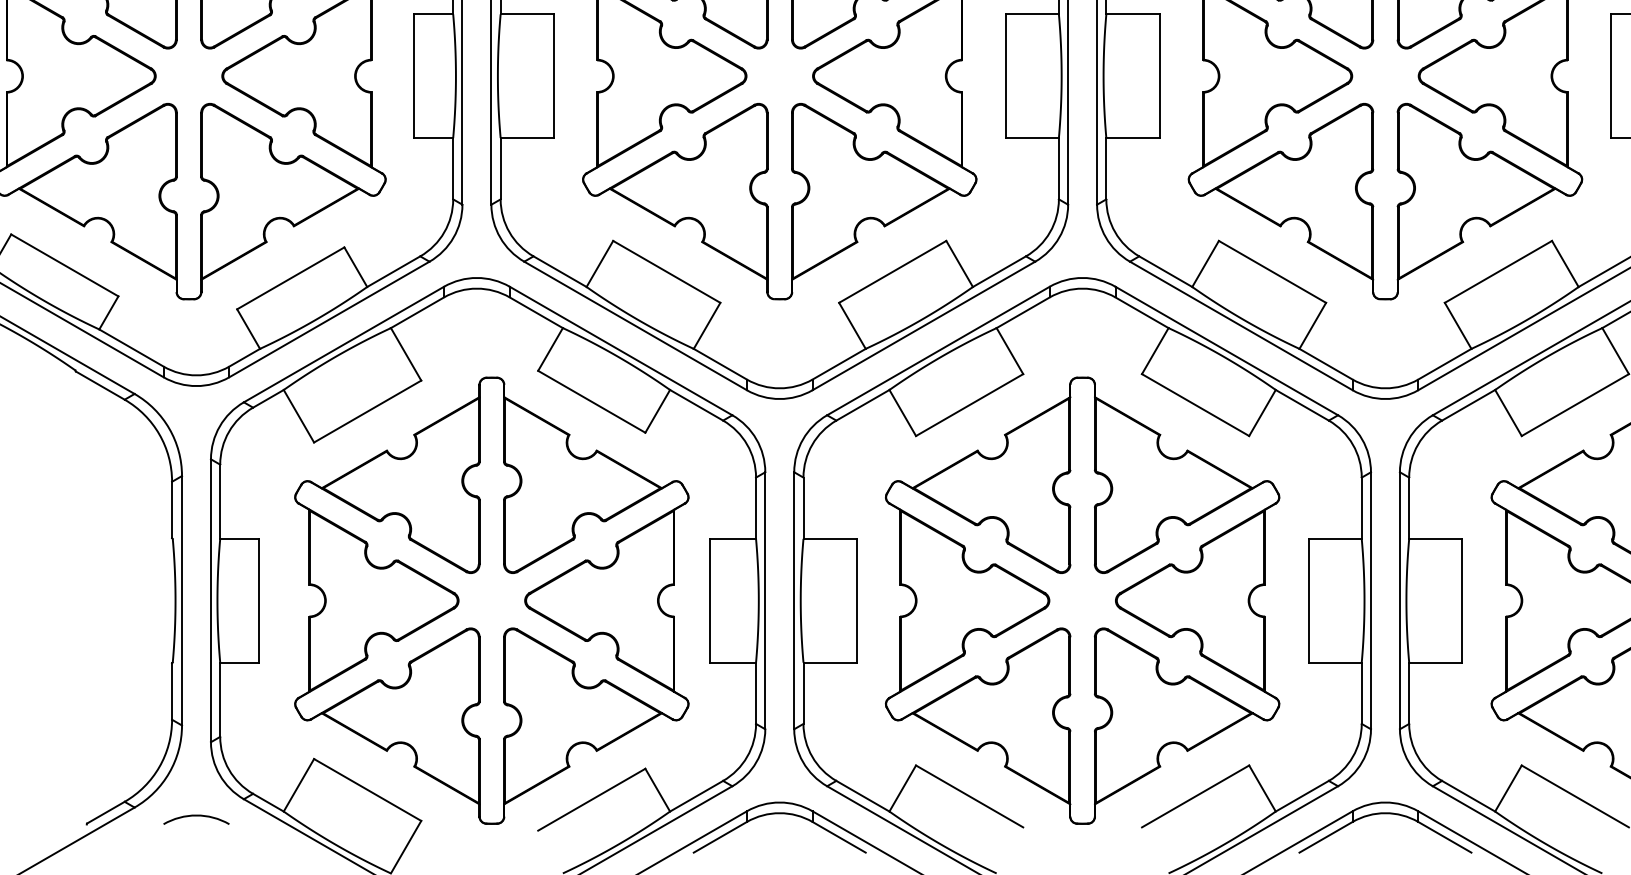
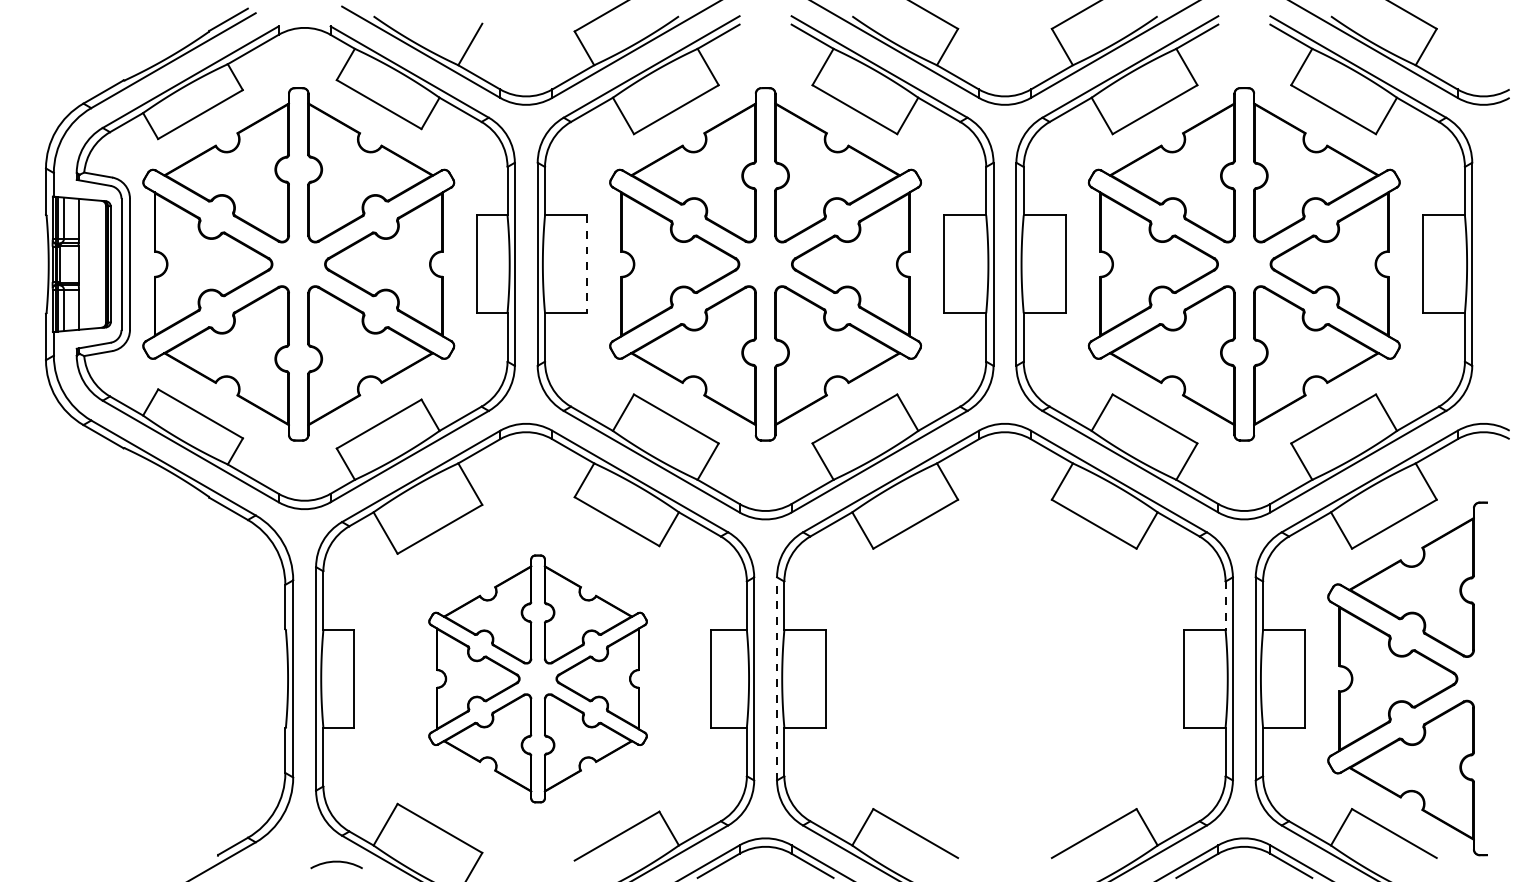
line: (554, 76) -> (587, 264), solid -> dashed
line: (1361, 509) -> (1225, 606), solid -> dashed
part: (491, 600) -> (537, 678), size x0.7
line: (794, 600) -> (777, 678), solid -> dashed
part: (1082, 600) -> (1004, 678), removed
arc: (196, 816) -> (336, 862), moved

